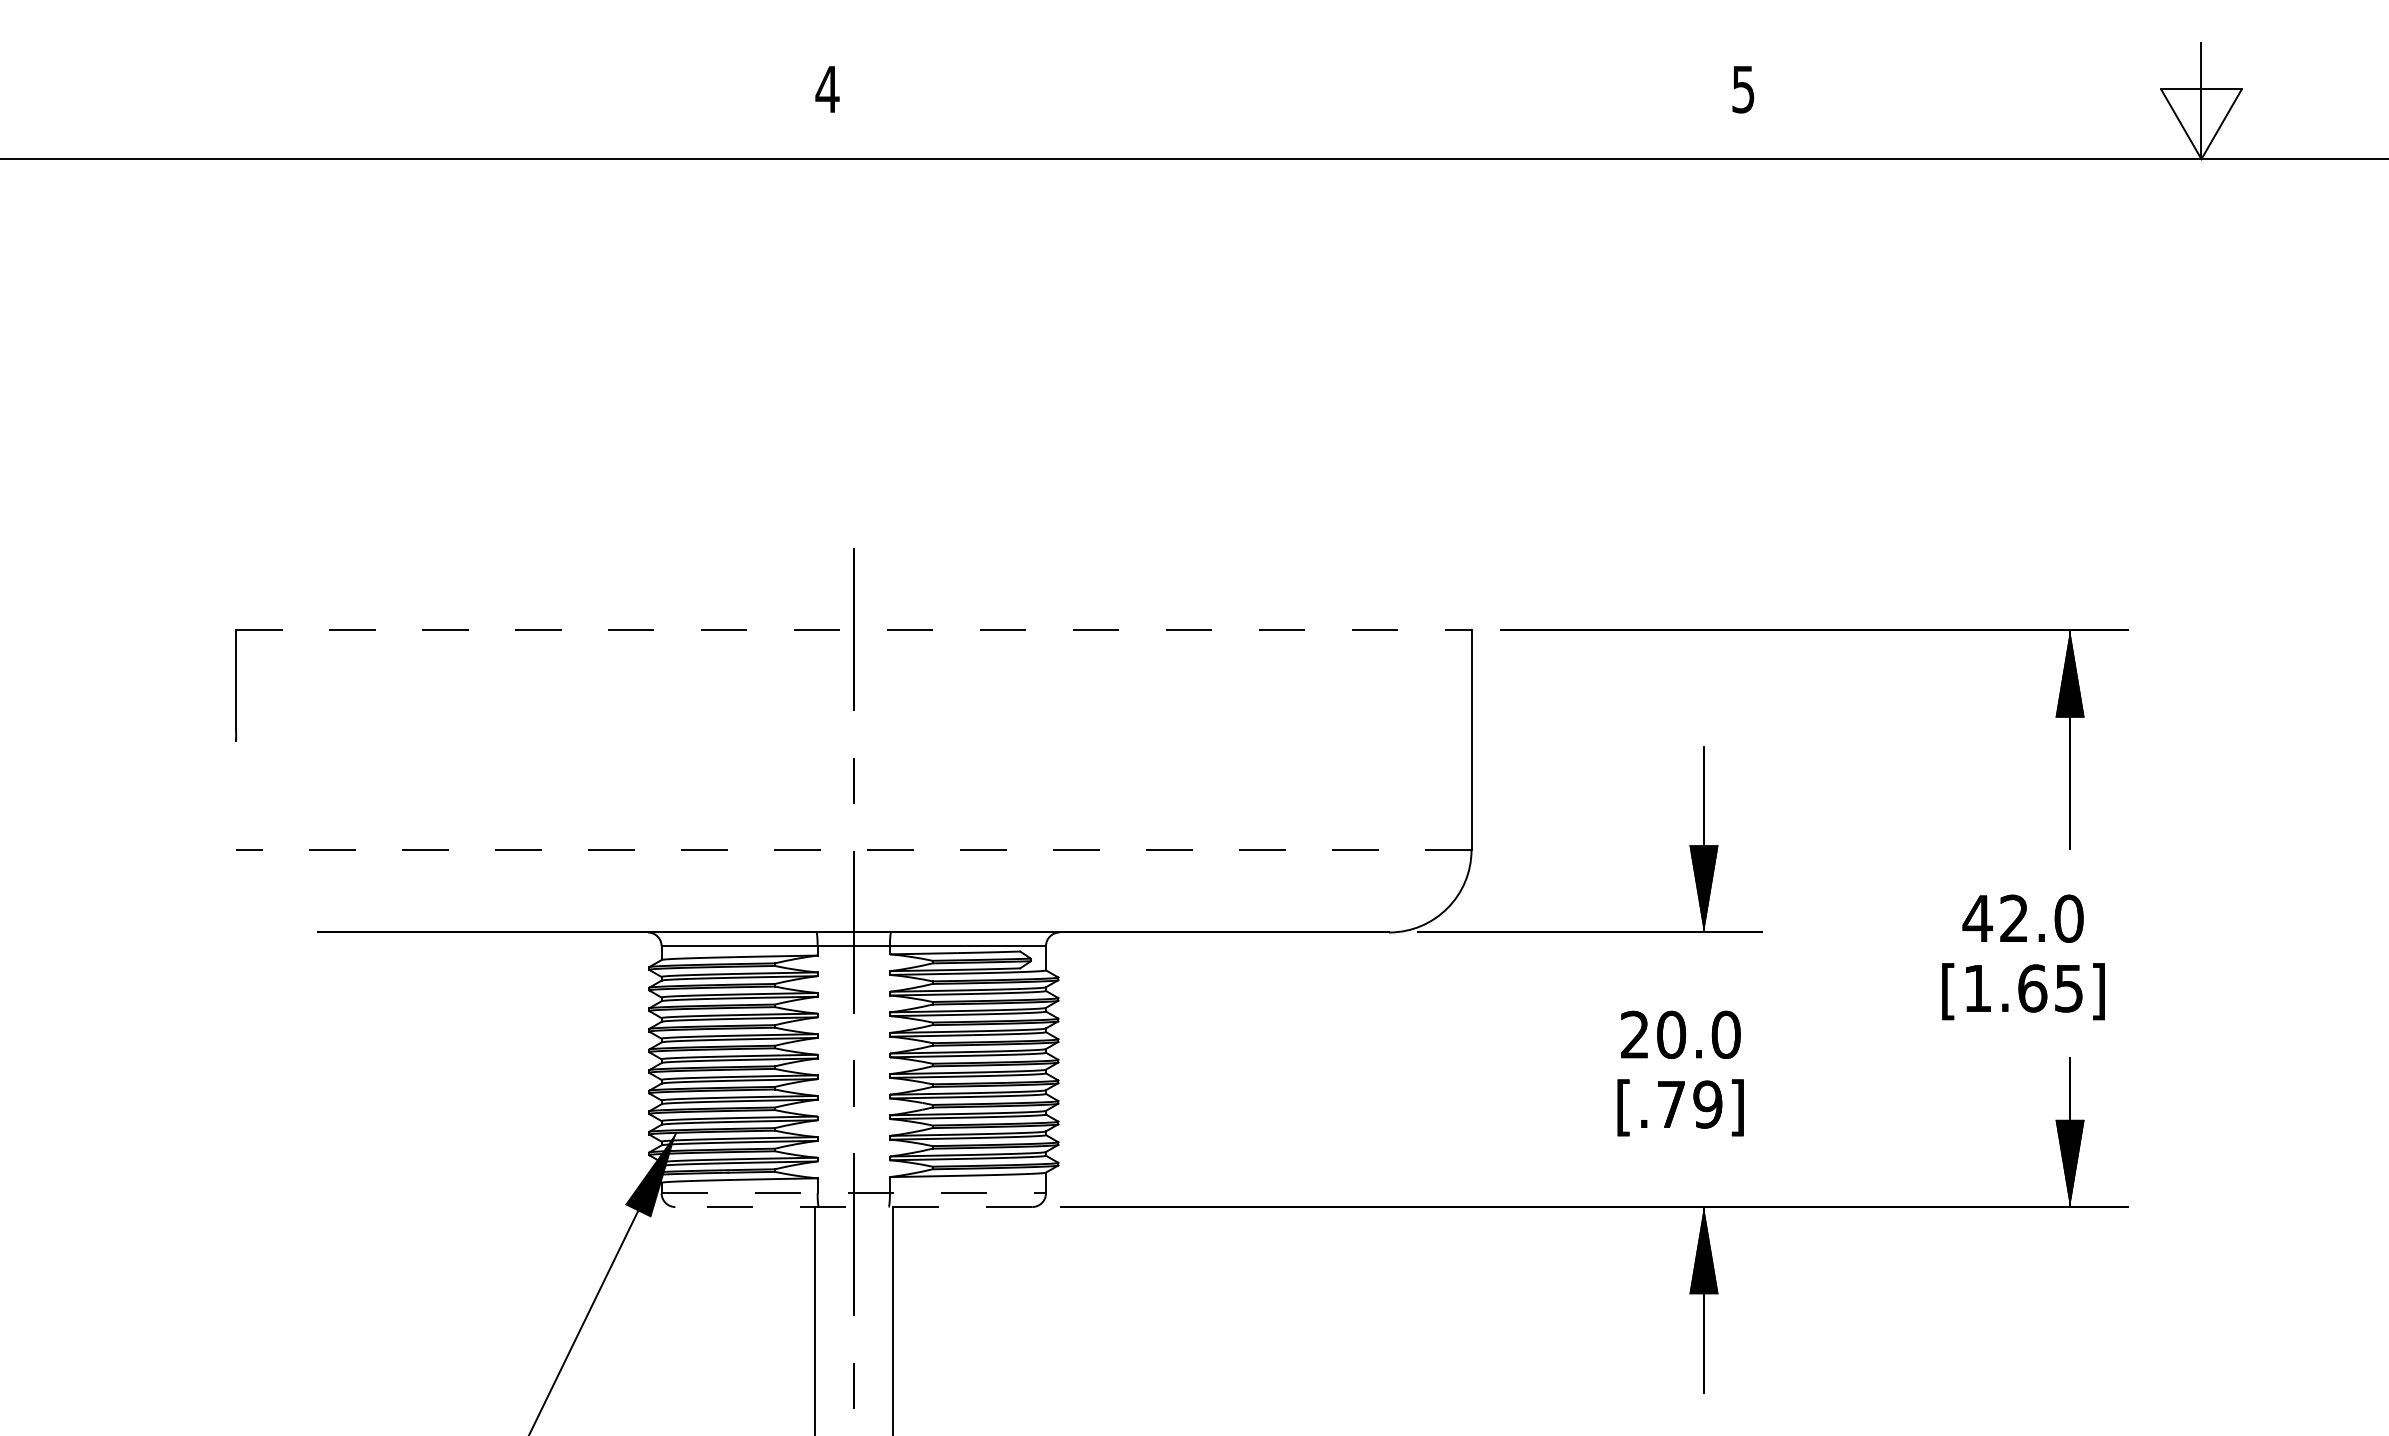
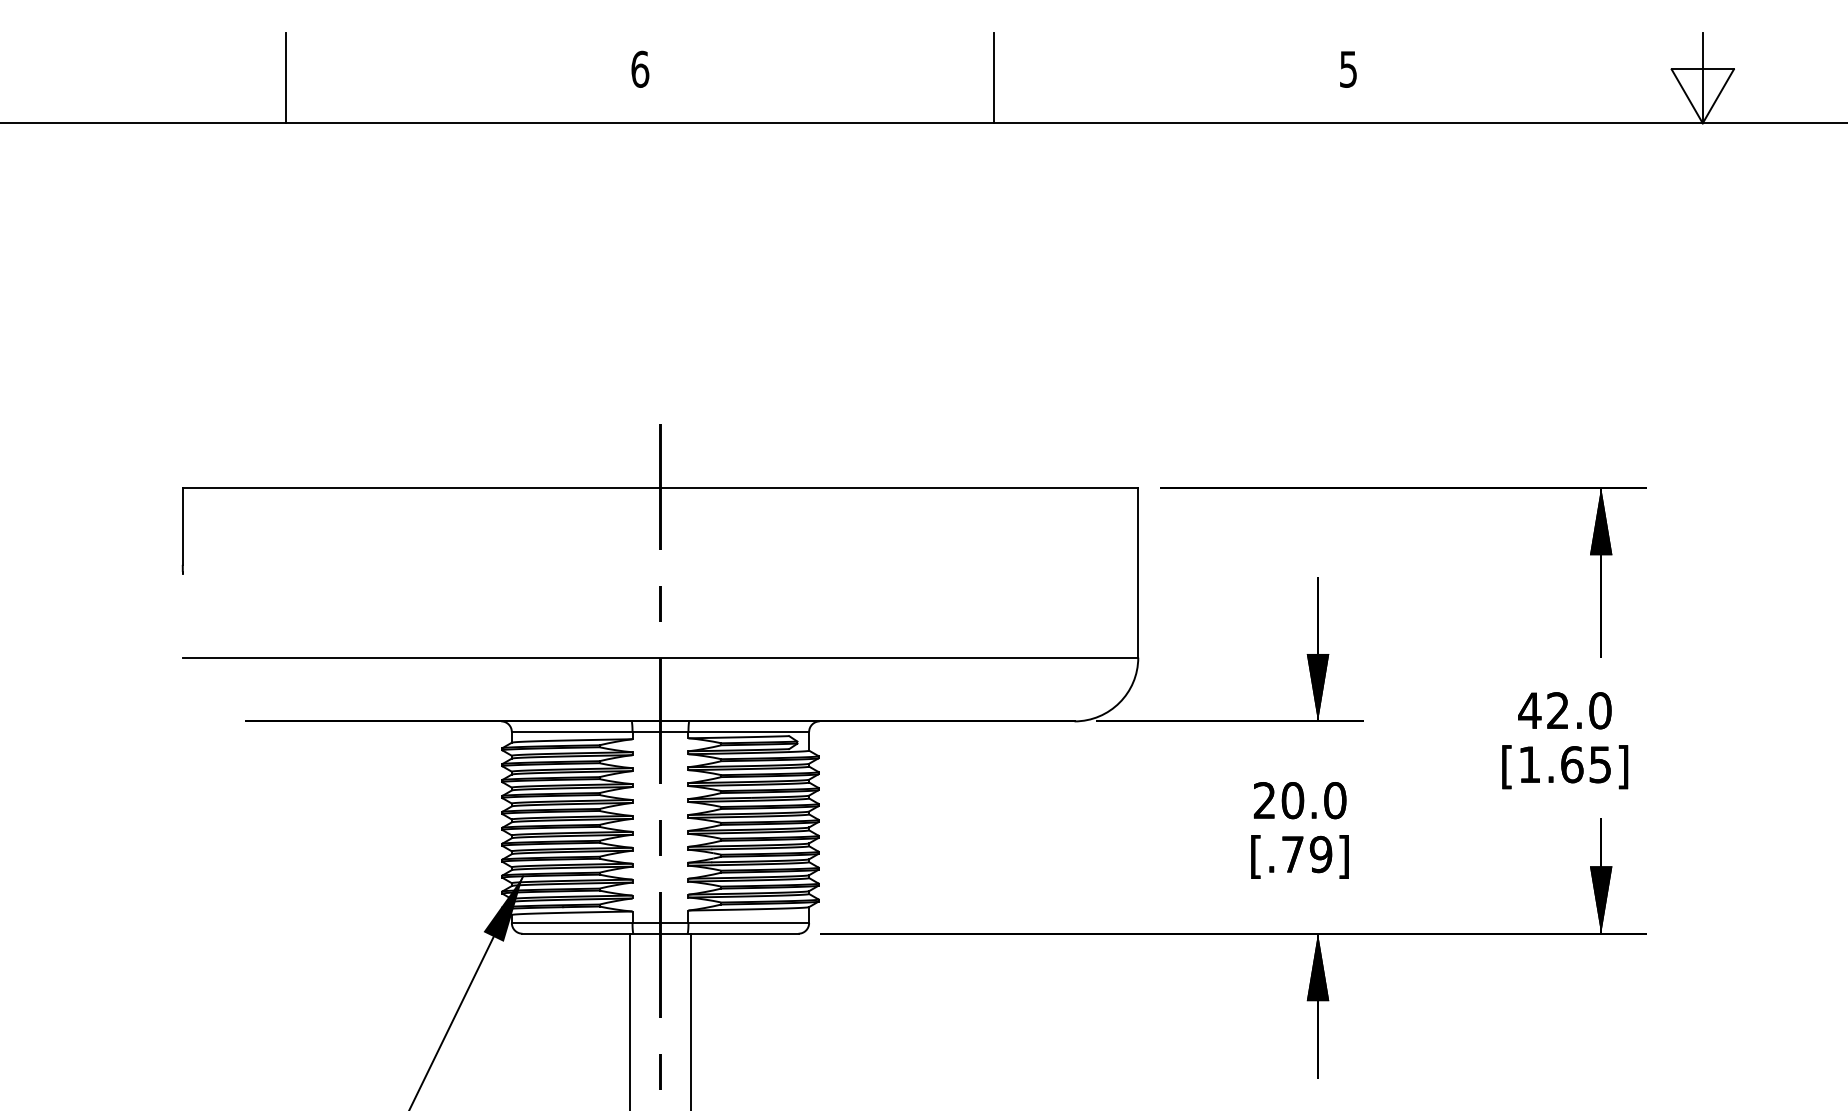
text: (827, 89) -> (640, 69), 4 -> 6
line: (369, 100) -> (285, 77), added
line: (1285, 100) -> (994, 77), added
line: (853, 630) -> (660, 487), dashed -> solid
line: (853, 850) -> (660, 657), dashed -> solid
line: (854, 1193) -> (661, 923), dashed -> solid
line: (853, 1207) -> (660, 934), dashed -> solid

